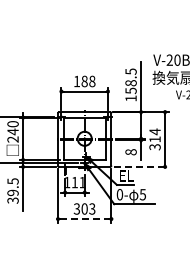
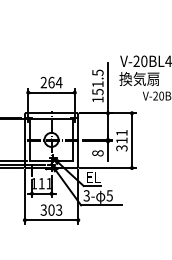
text: (84, 81) -> (51, 82), 188 -> 264
text: (130, 83) -> (97, 84), 158.5 -> 151.5
text: (154, 131) -> (121, 132), 314 -> 311
line: (141, 166) -> (108, 167), dashed -> solid
text: (119, 194) -> (86, 195), 0- -> 3-
line: (84, 219) -> (51, 220), dashed -> solid

